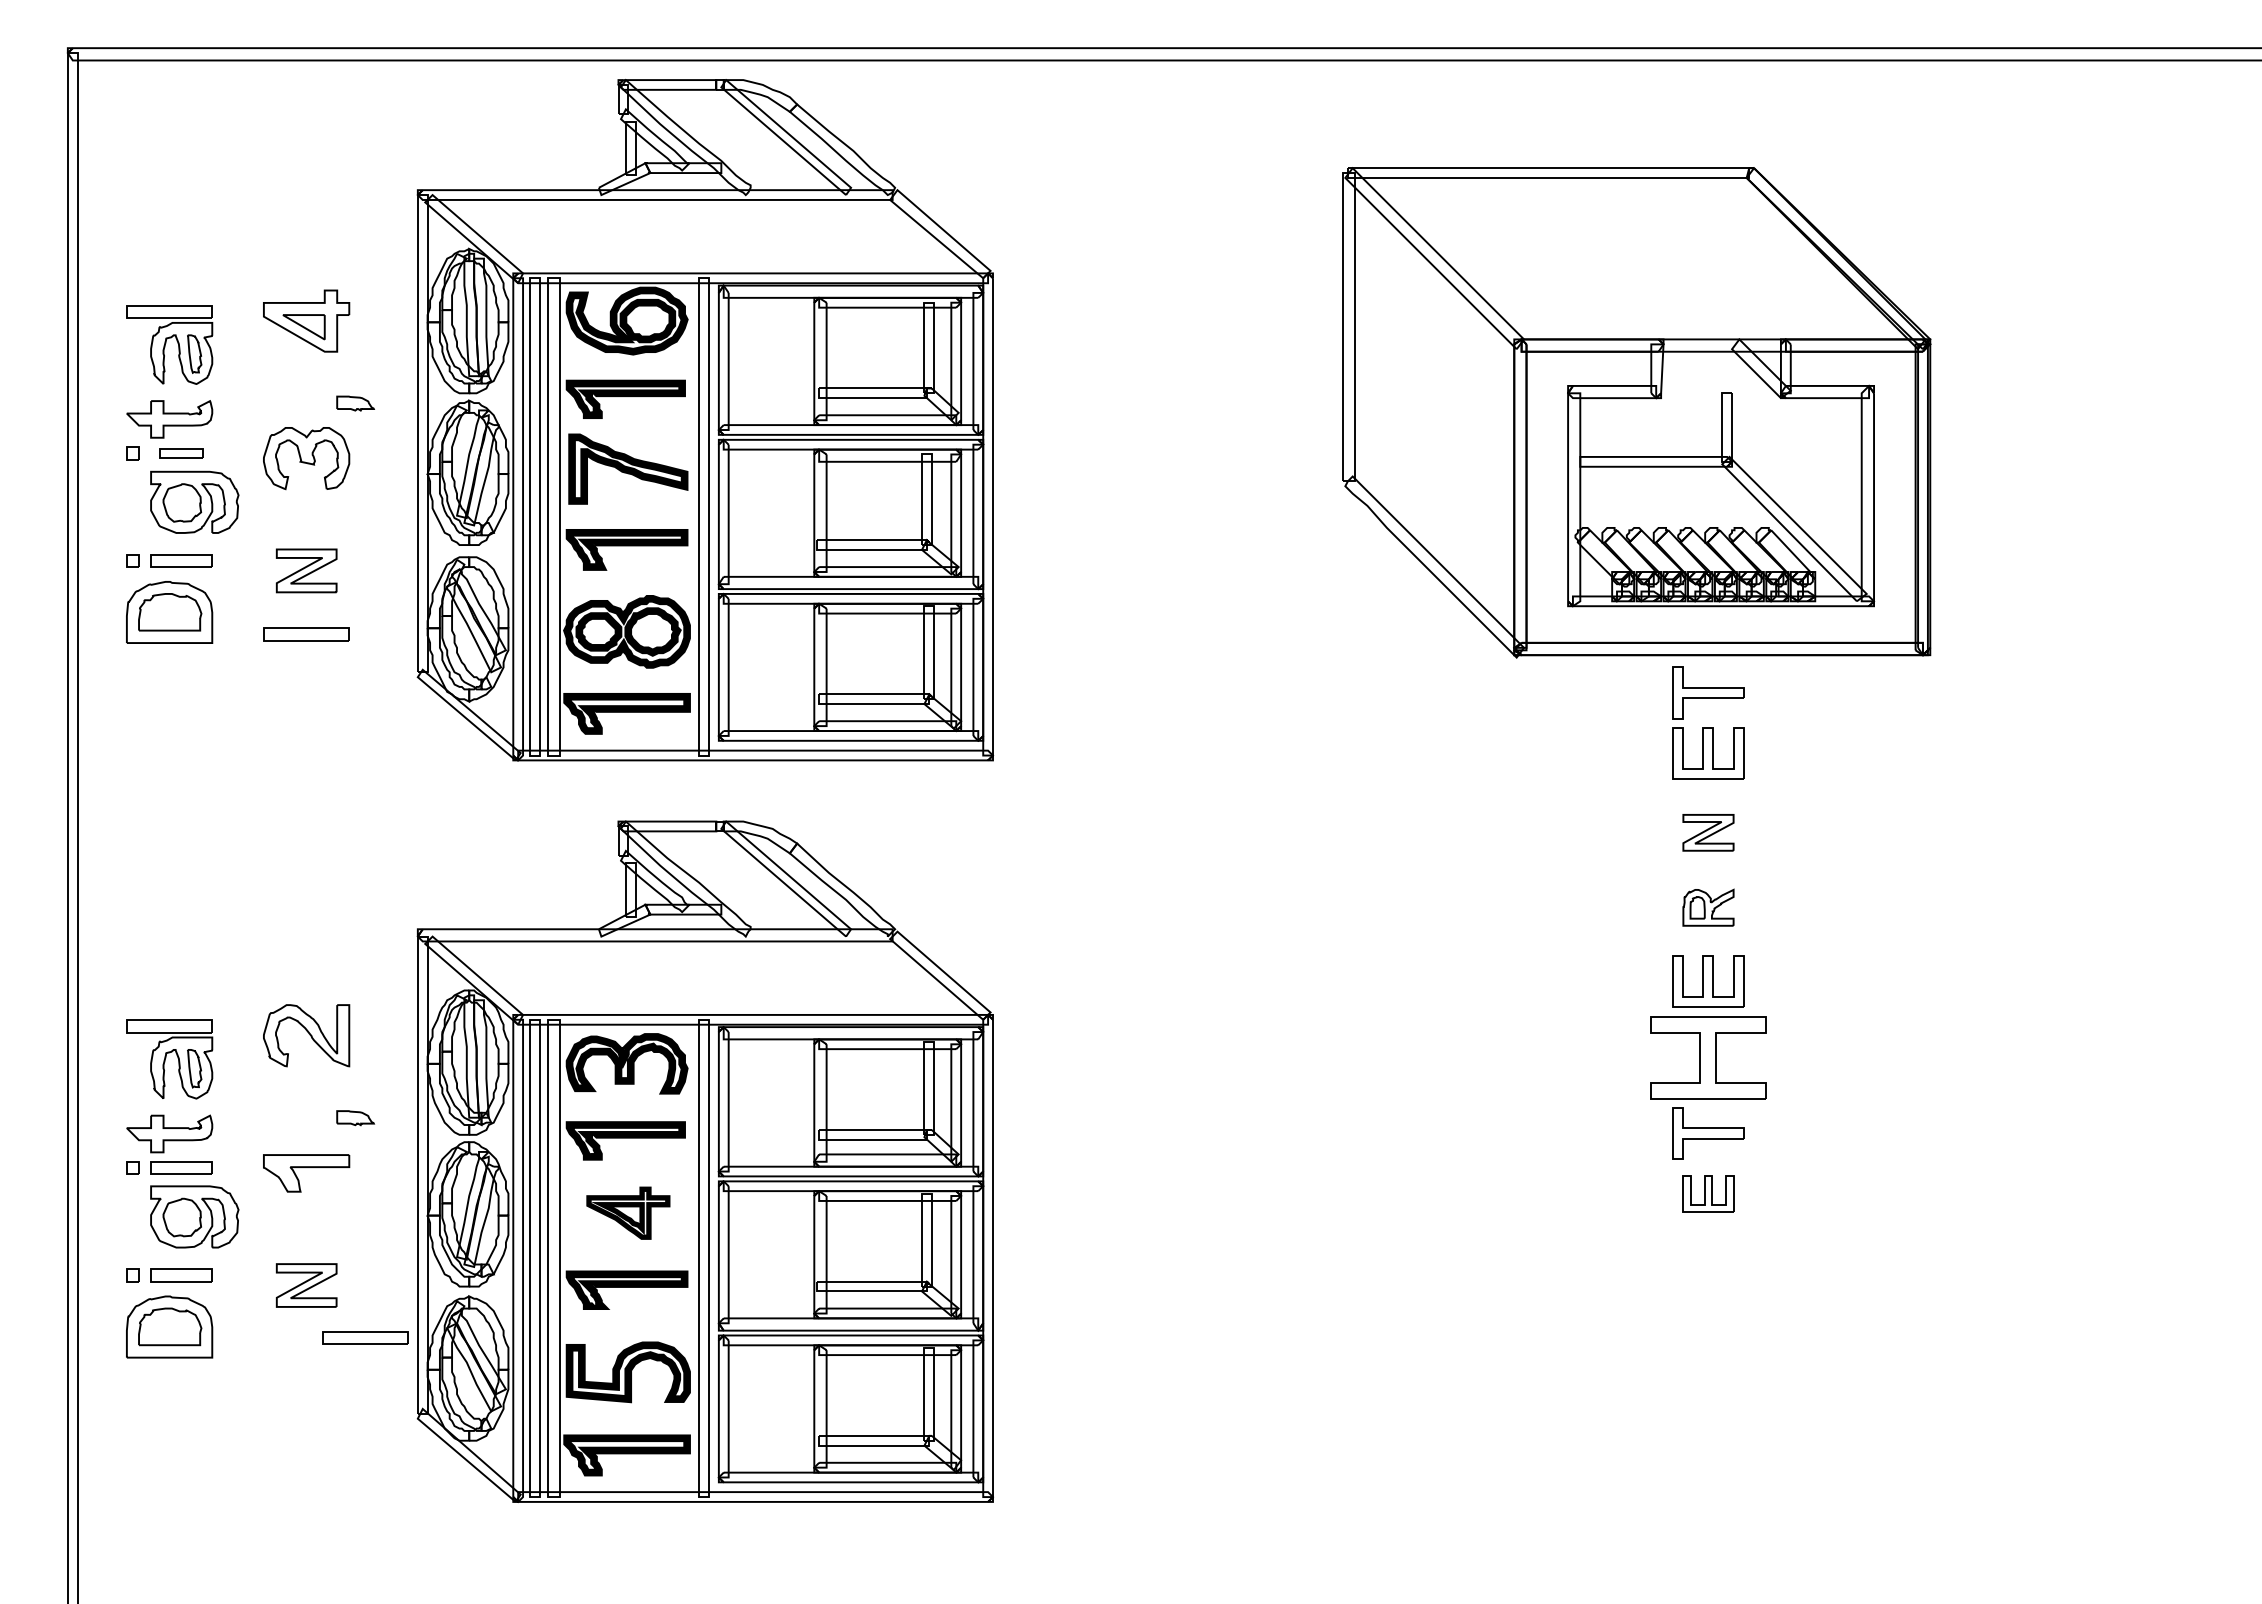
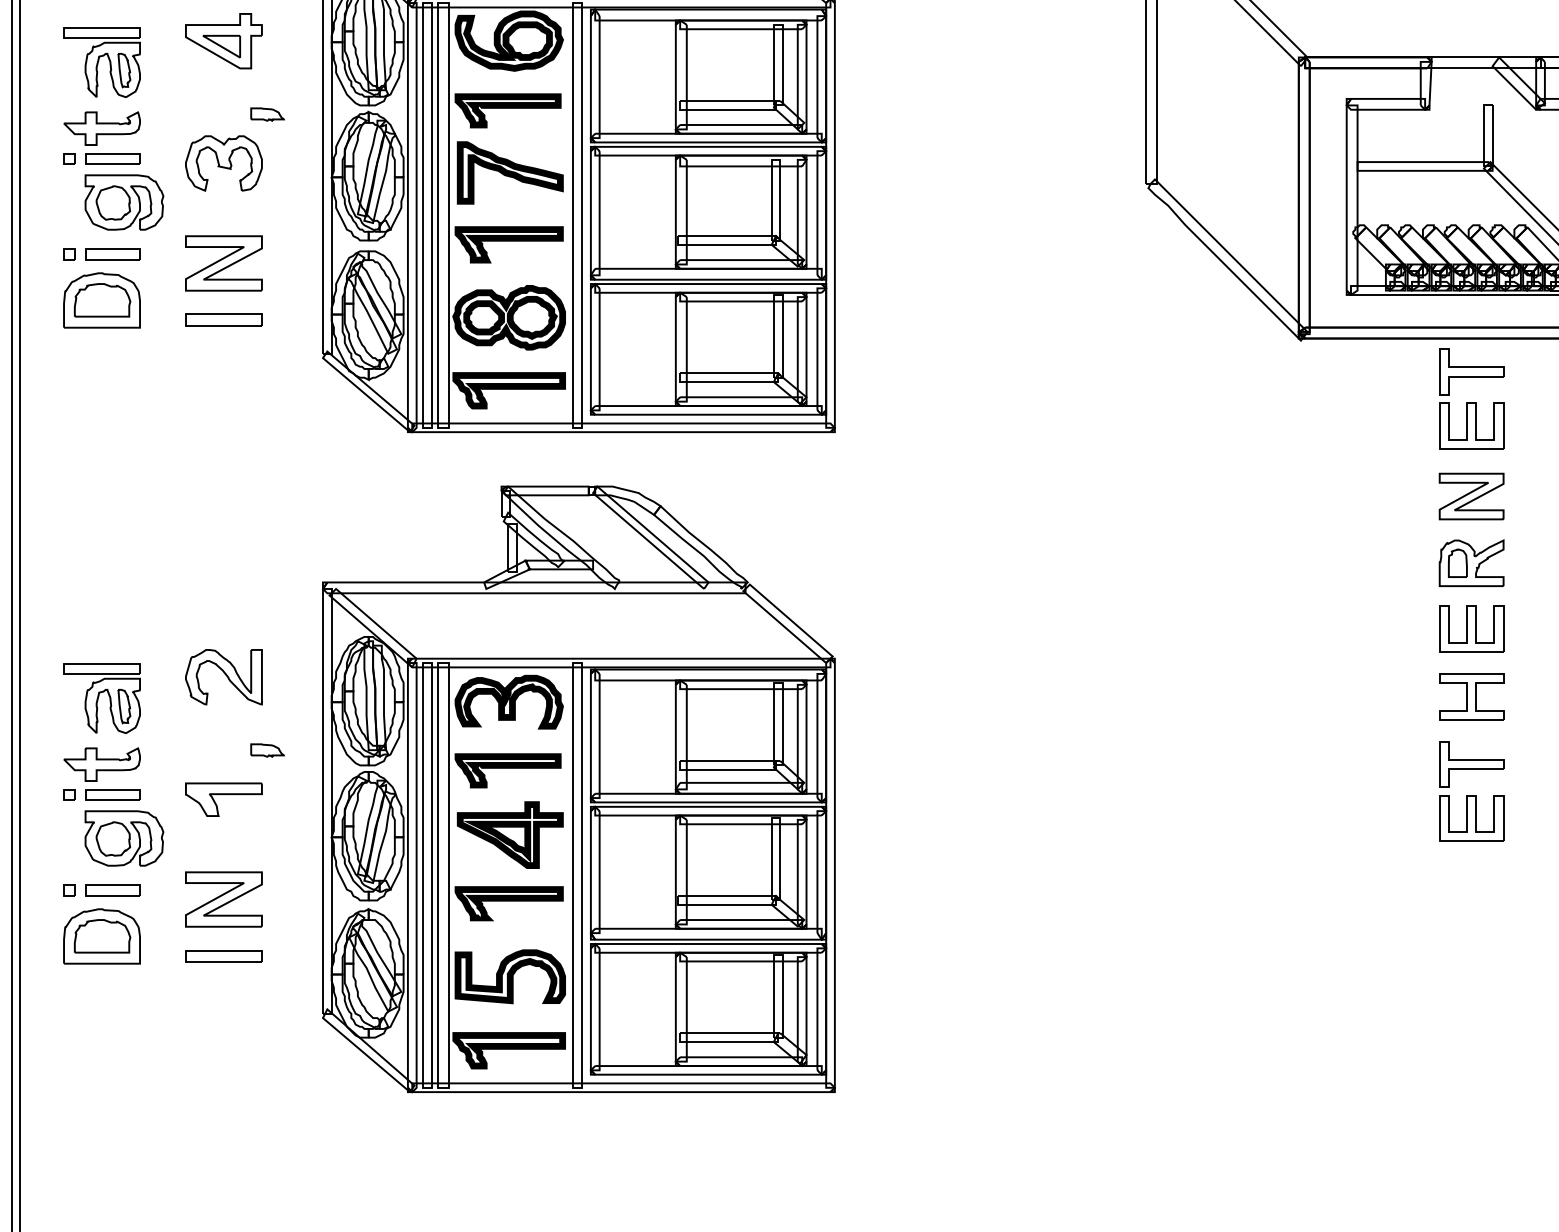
part: (181, 453) -> (112, 159), size x1.43
part: (306, 570) -> (223, 263), size x1.43
part: (1708, 832) -> (1471, 496), size x1.43
part: (1708, 907) -> (1471, 563), size x1.43
part: (1708, 1057) -> (1471, 696), size x0.62
part: (1708, 1194) -> (1471, 818), size x1.43
part: (628, 1213) -> (510, 835), size x1.43
part: (306, 1285) -> (223, 899), size x1.43
part: (365, 1337) -> (223, 955), moved

